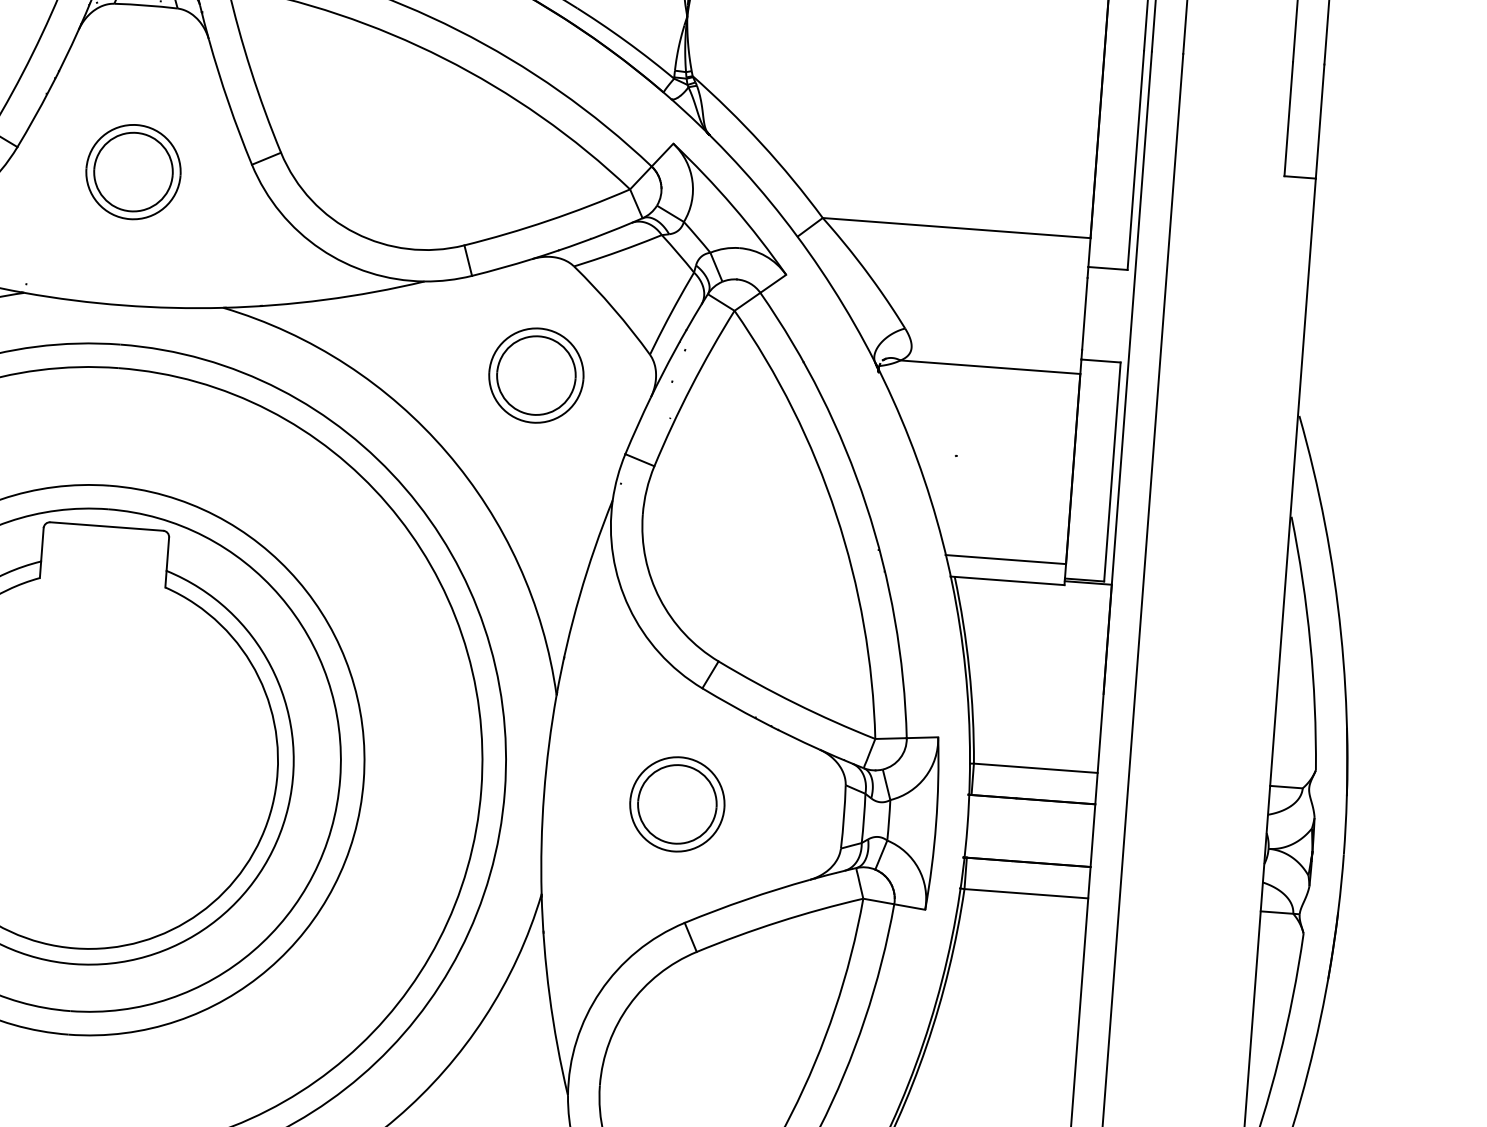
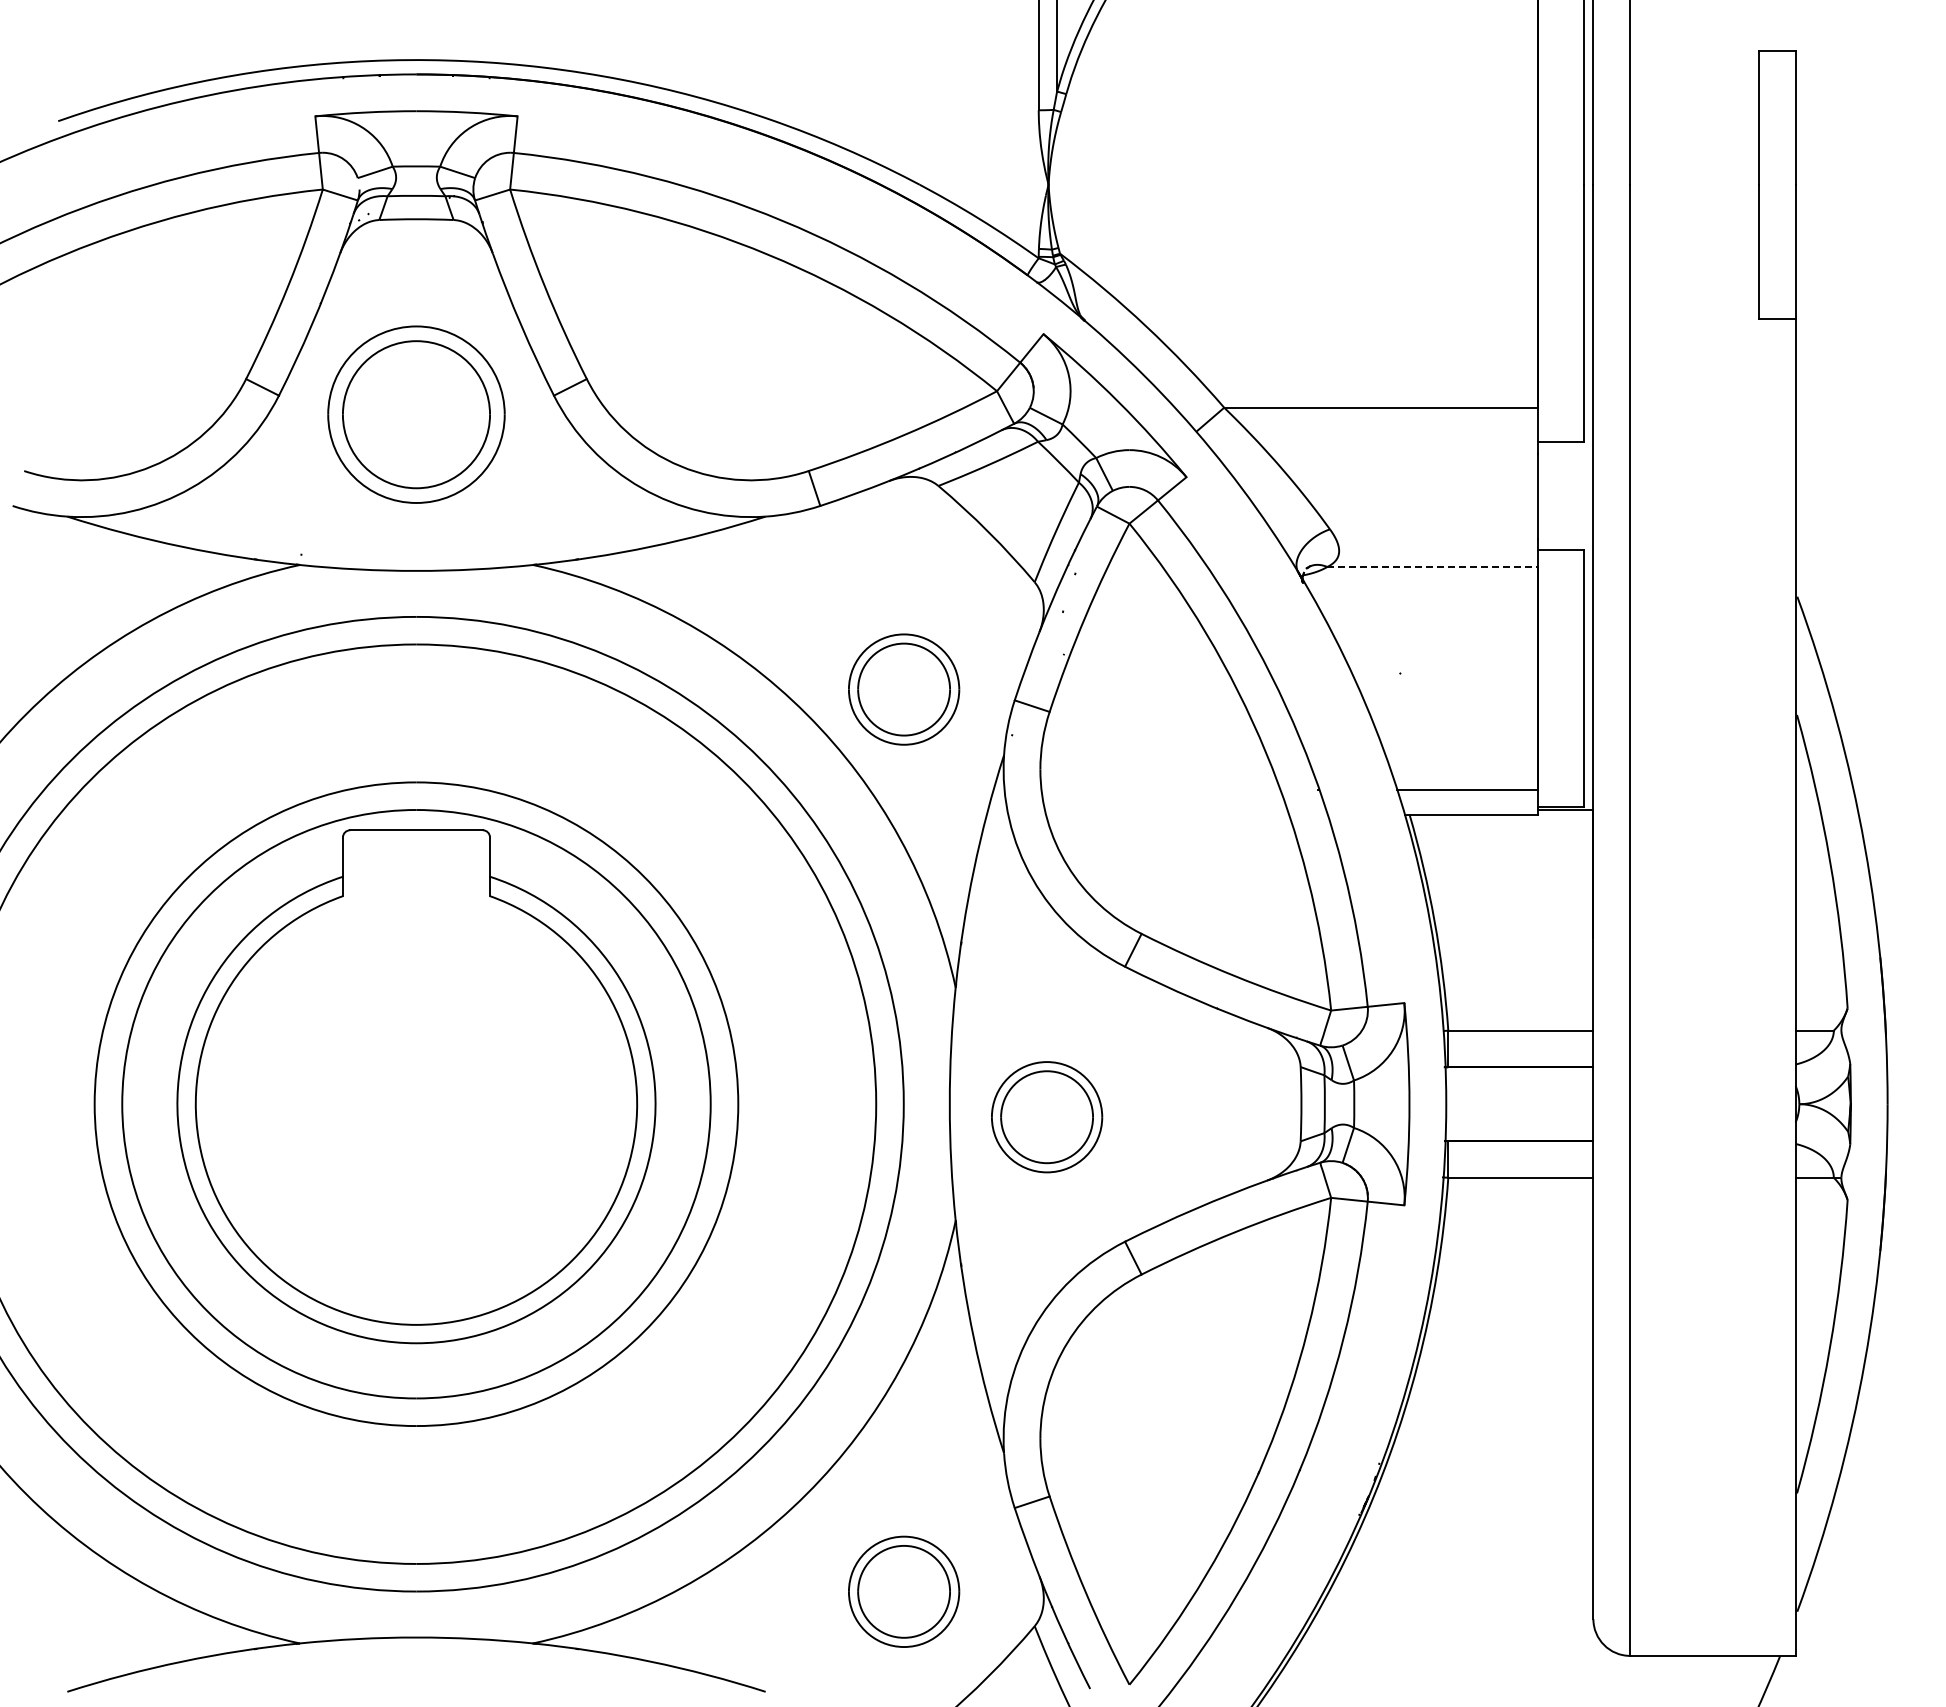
part: (133, 172) -> (416, 414), size x1.6
line: (991, 366) -> (1433, 566), solid -> dashed
part: (536, 375) -> (904, 689), moved
part: (677, 804) -> (1047, 1117), moved

